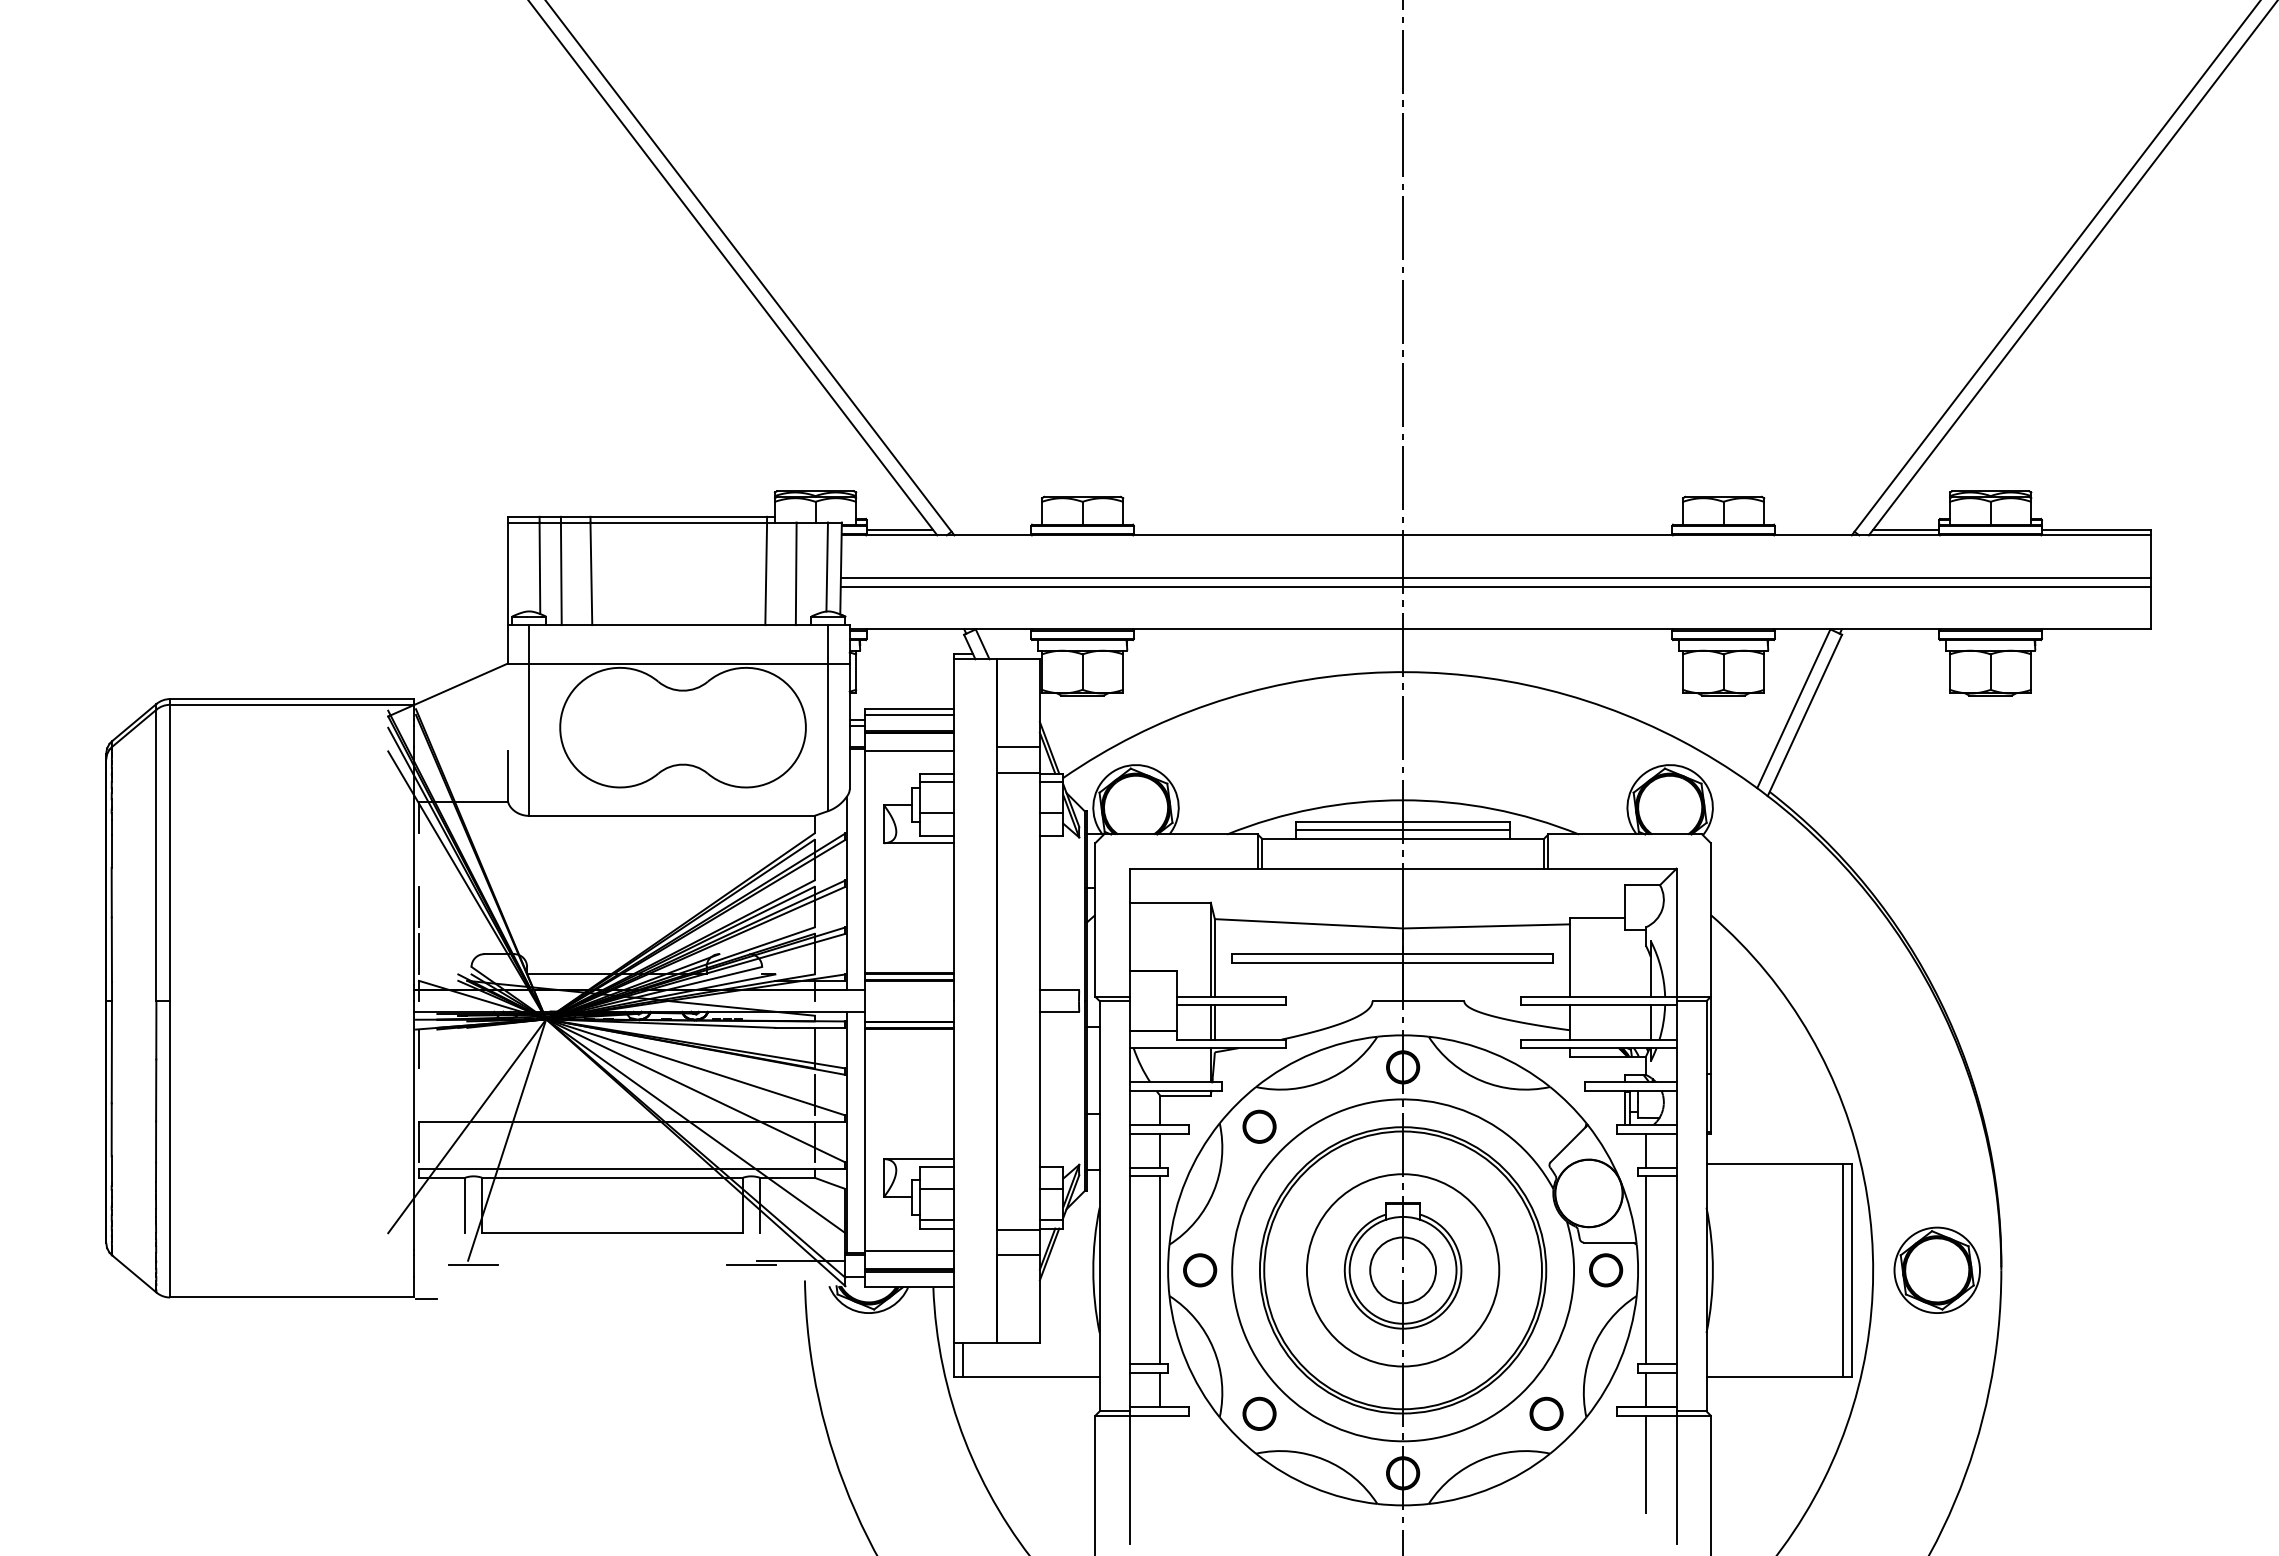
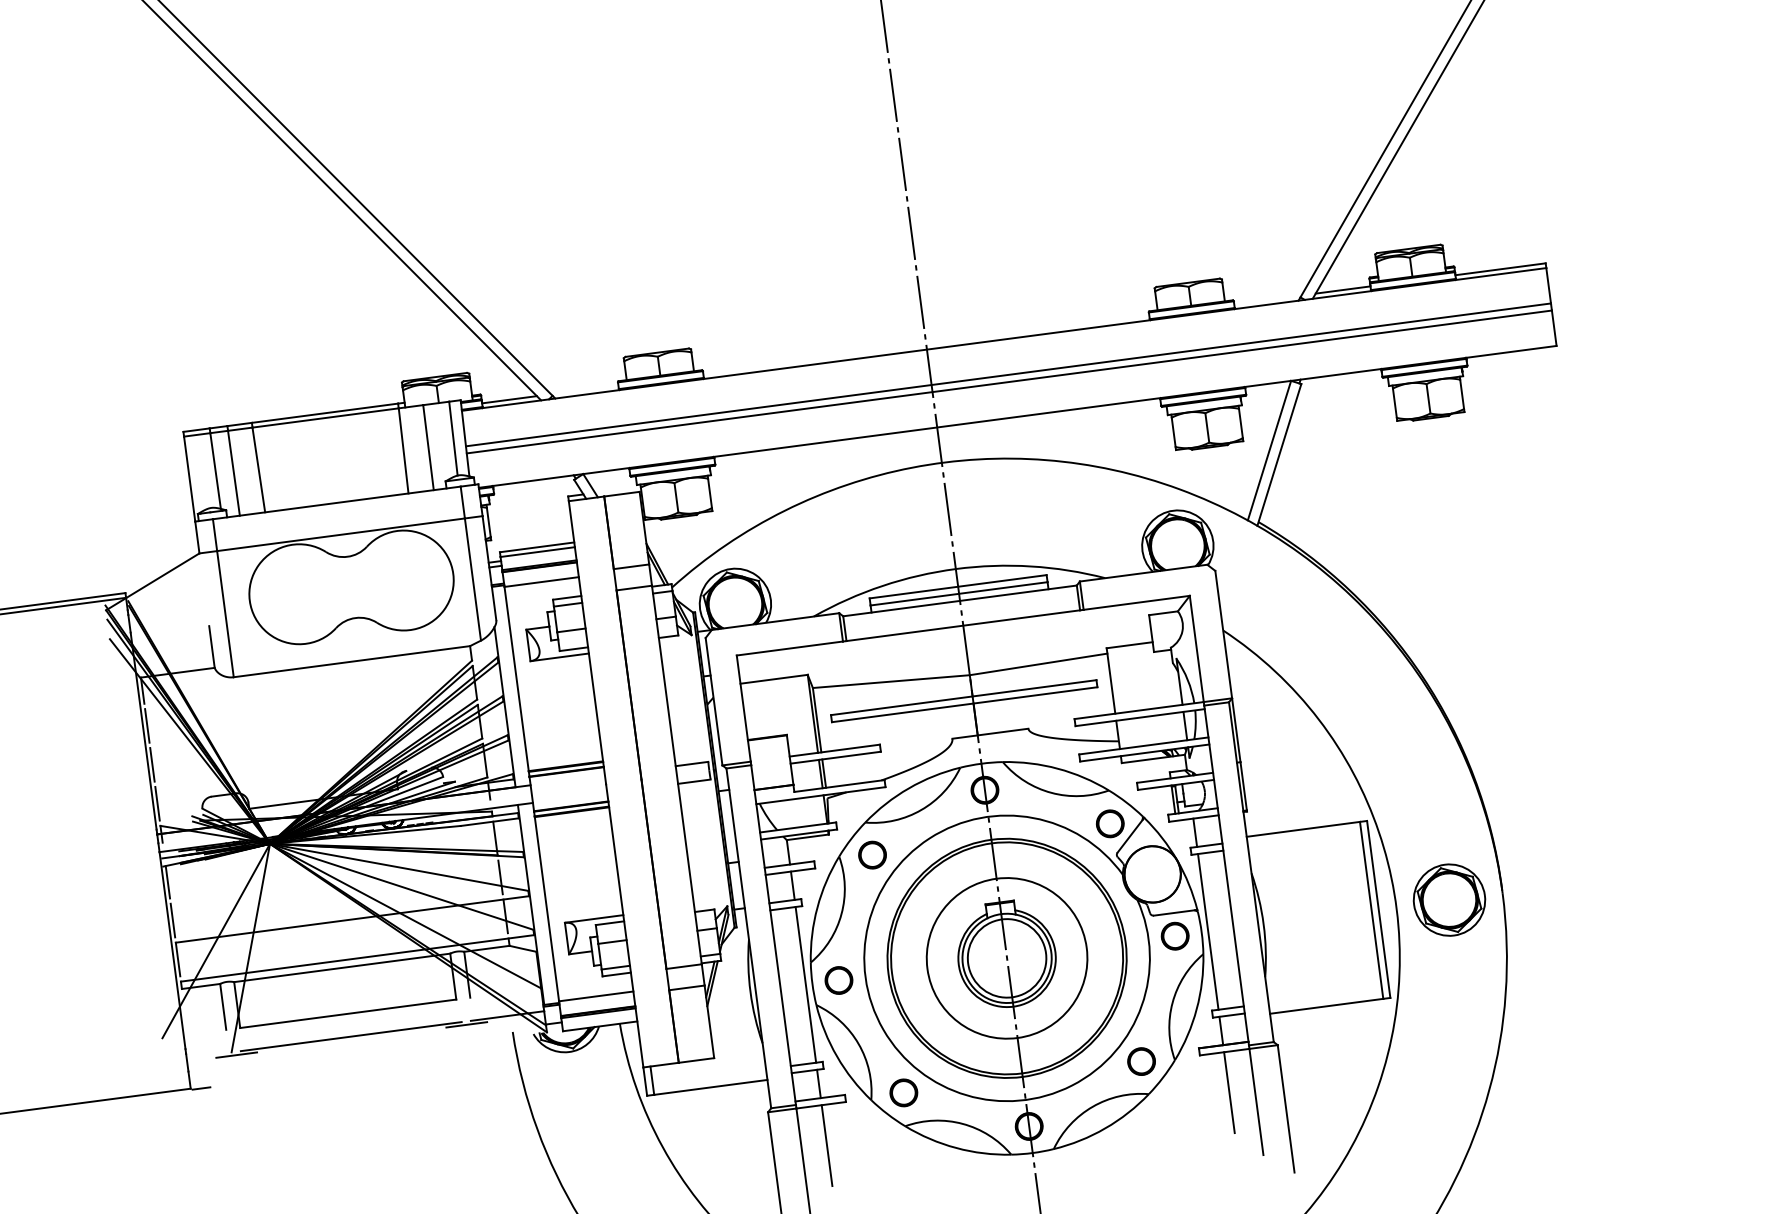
line: (419, 859) -> (147, 725), added
line: (419, 1094) -> (173, 919), added
part: (1546, 1126) -> (1110, 823), added
line: (612, 1260) -> (351, 1036), added
circle: (1403, 1270) -> (1007, 958), size x1.43
line: (1160, 1464) -> (827, 1145), added

